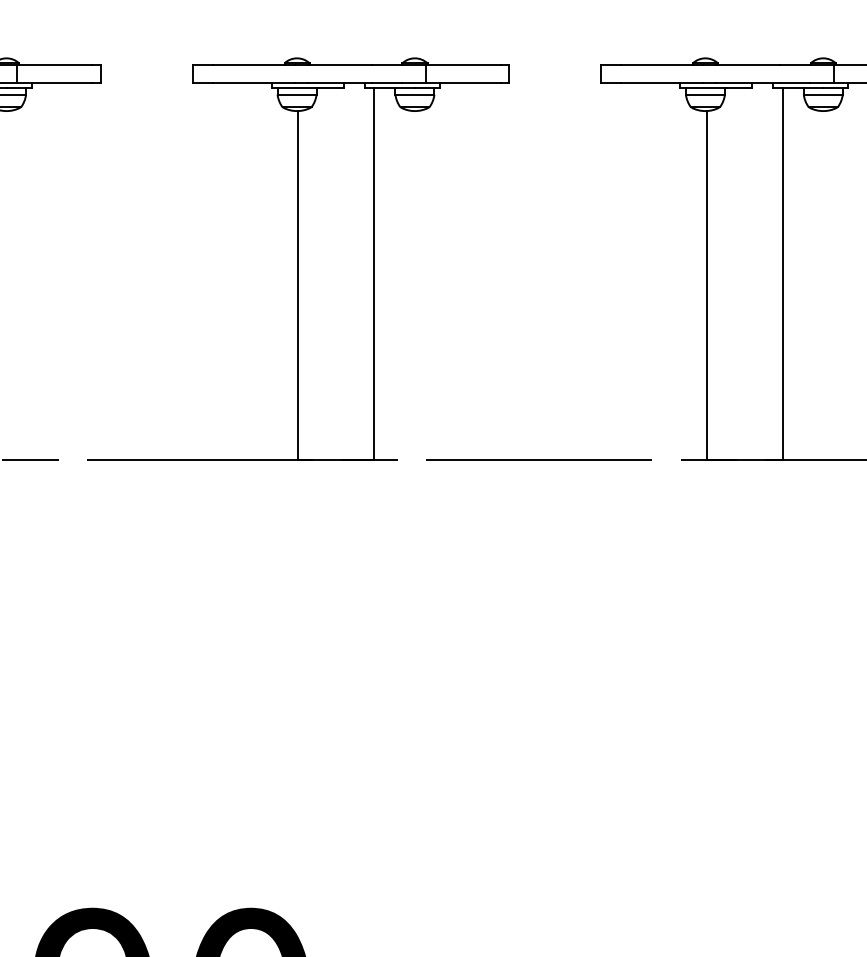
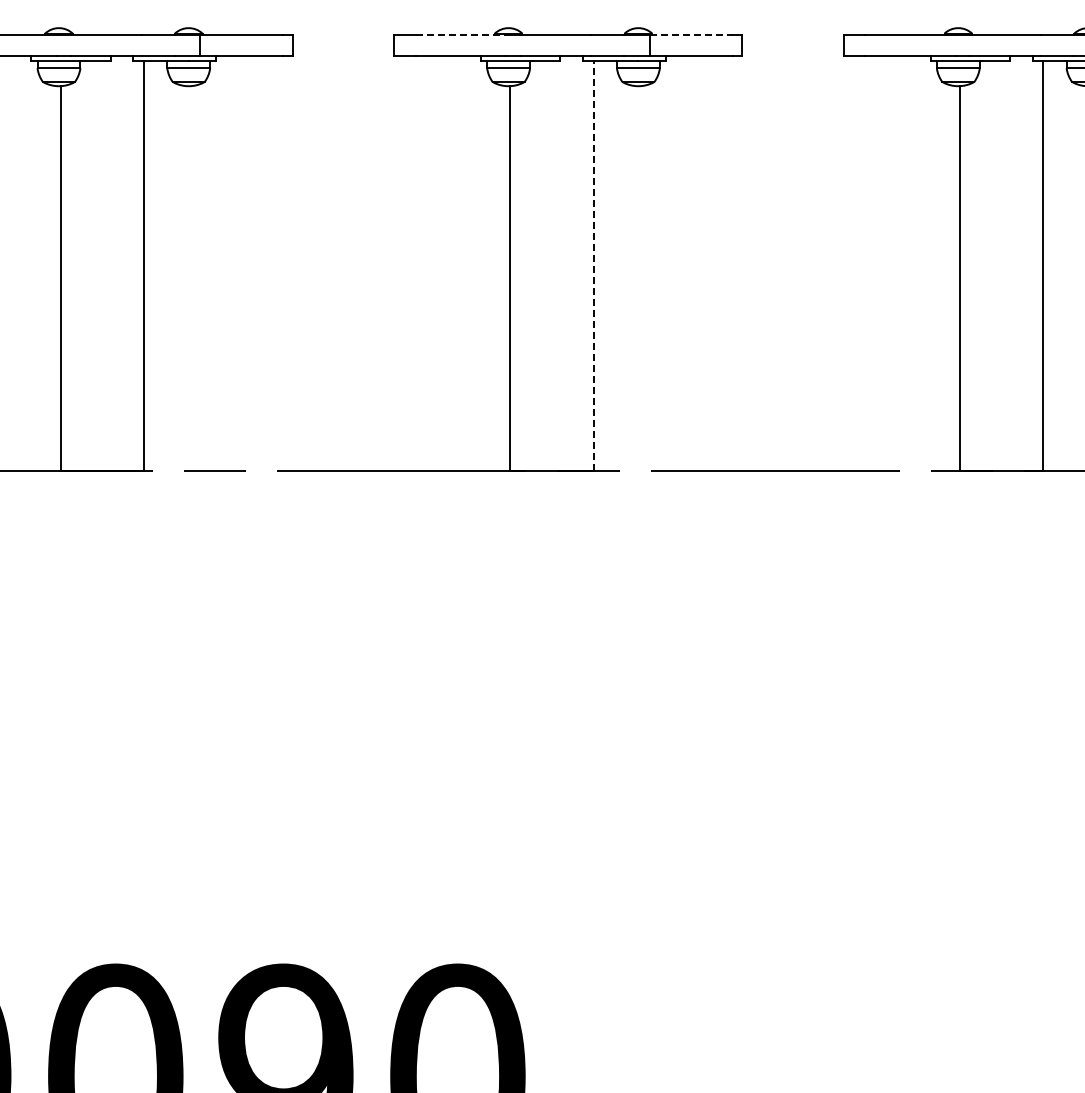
line: (254, 65) -> (461, 35), solid -> dashed
line: (463, 65) -> (691, 35), solid -> dashed
line: (374, 274) -> (593, 266), solid -> dashed

